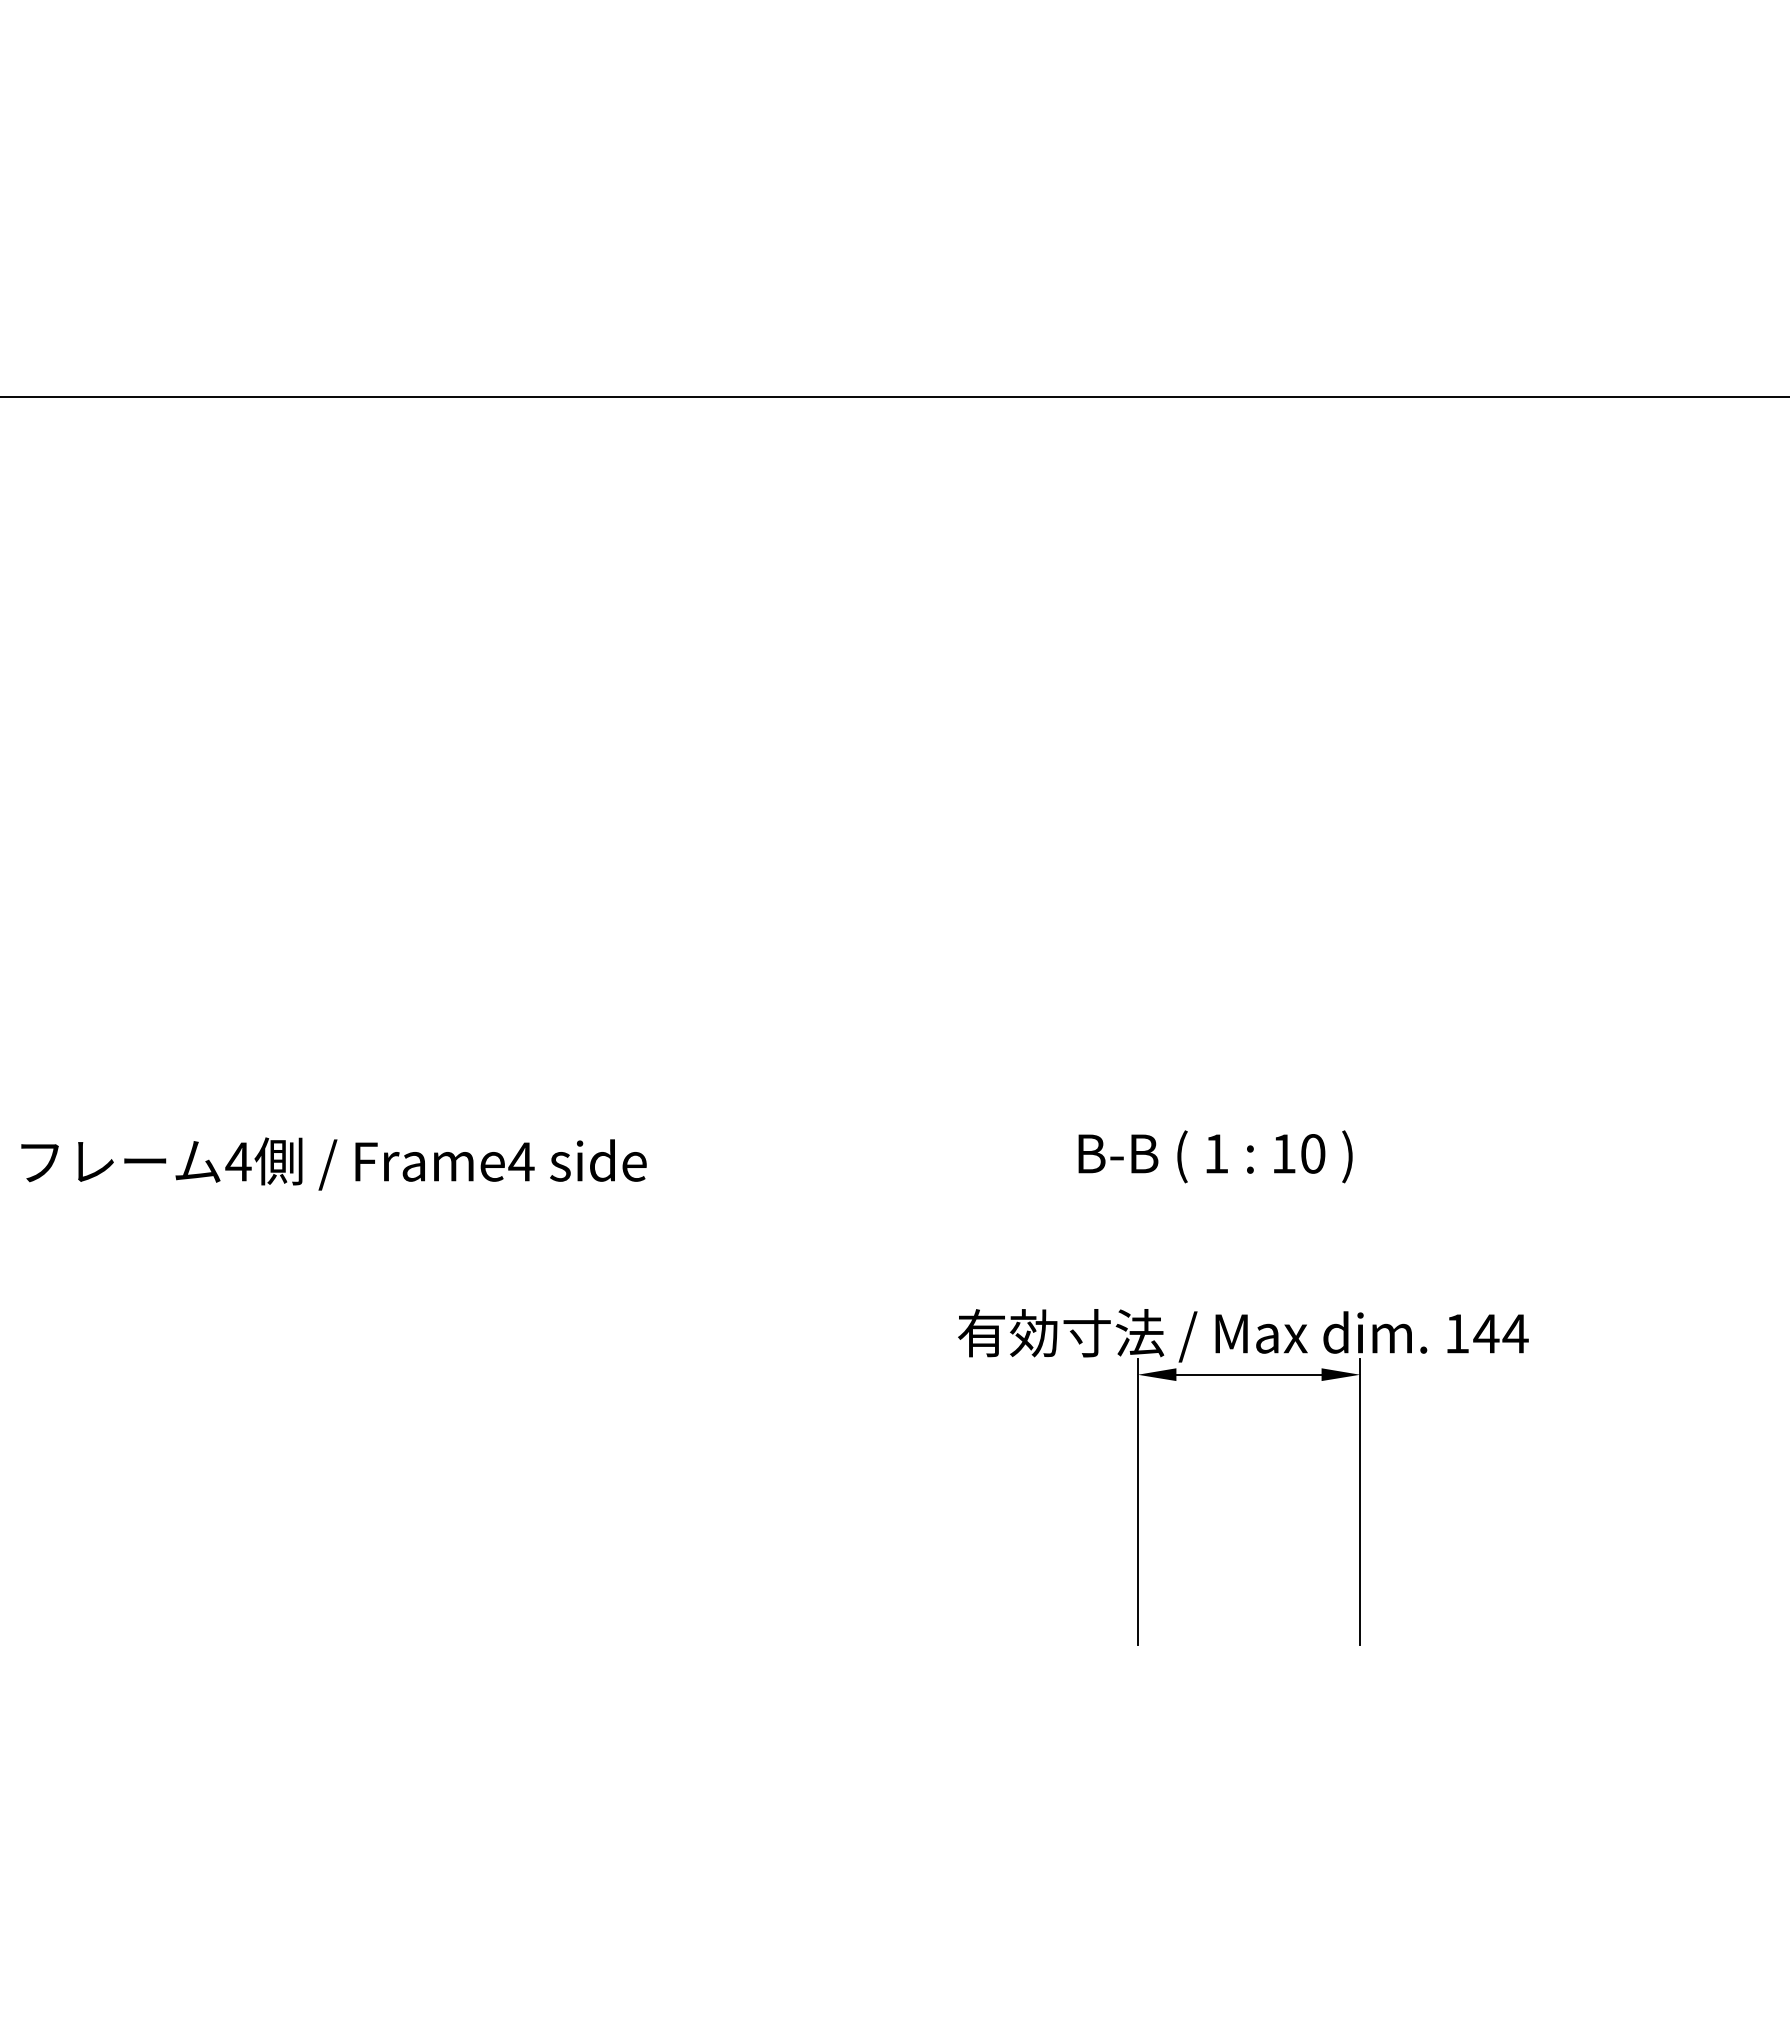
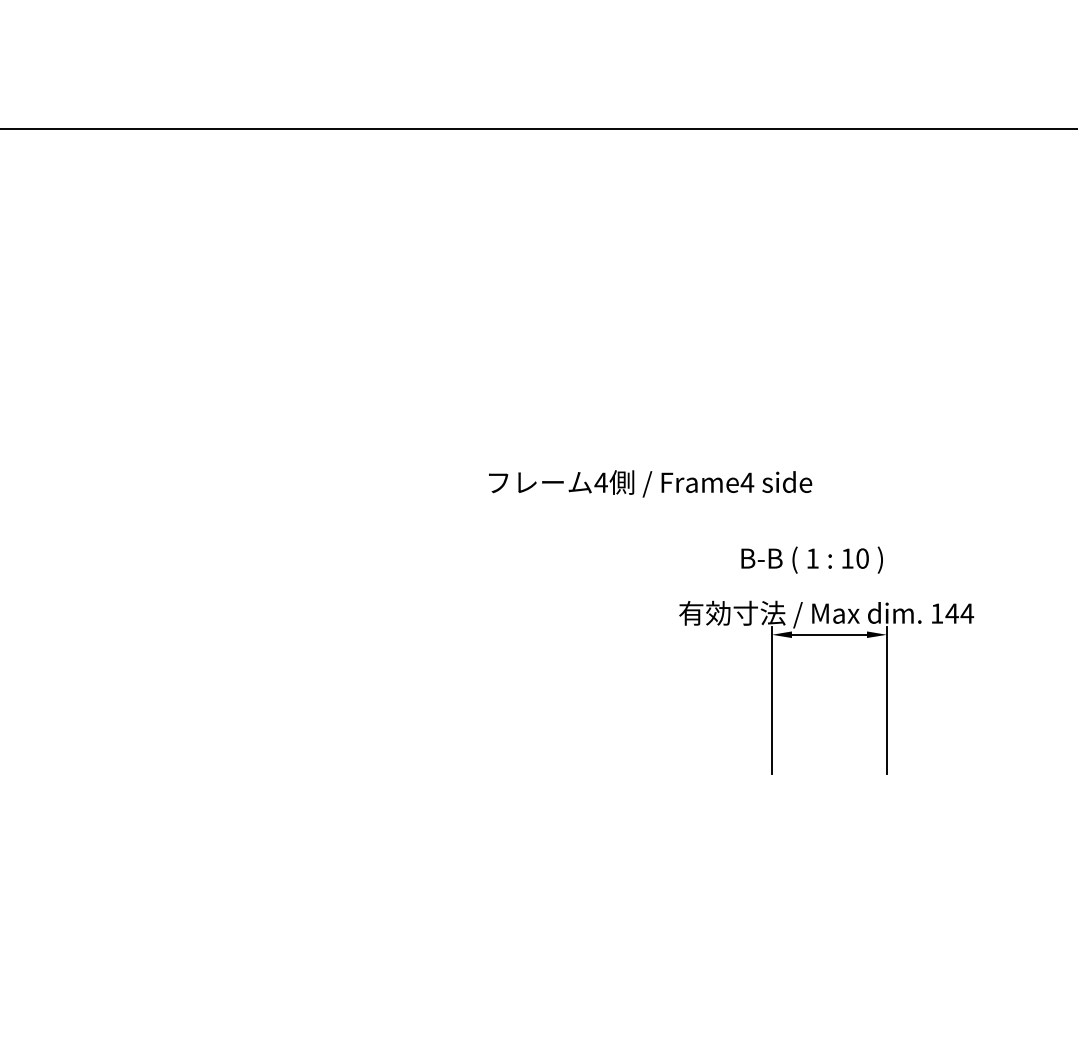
text: (1214, 1155) -> (811, 559), moved
text: (333, 1163) -> (650, 483), moved

